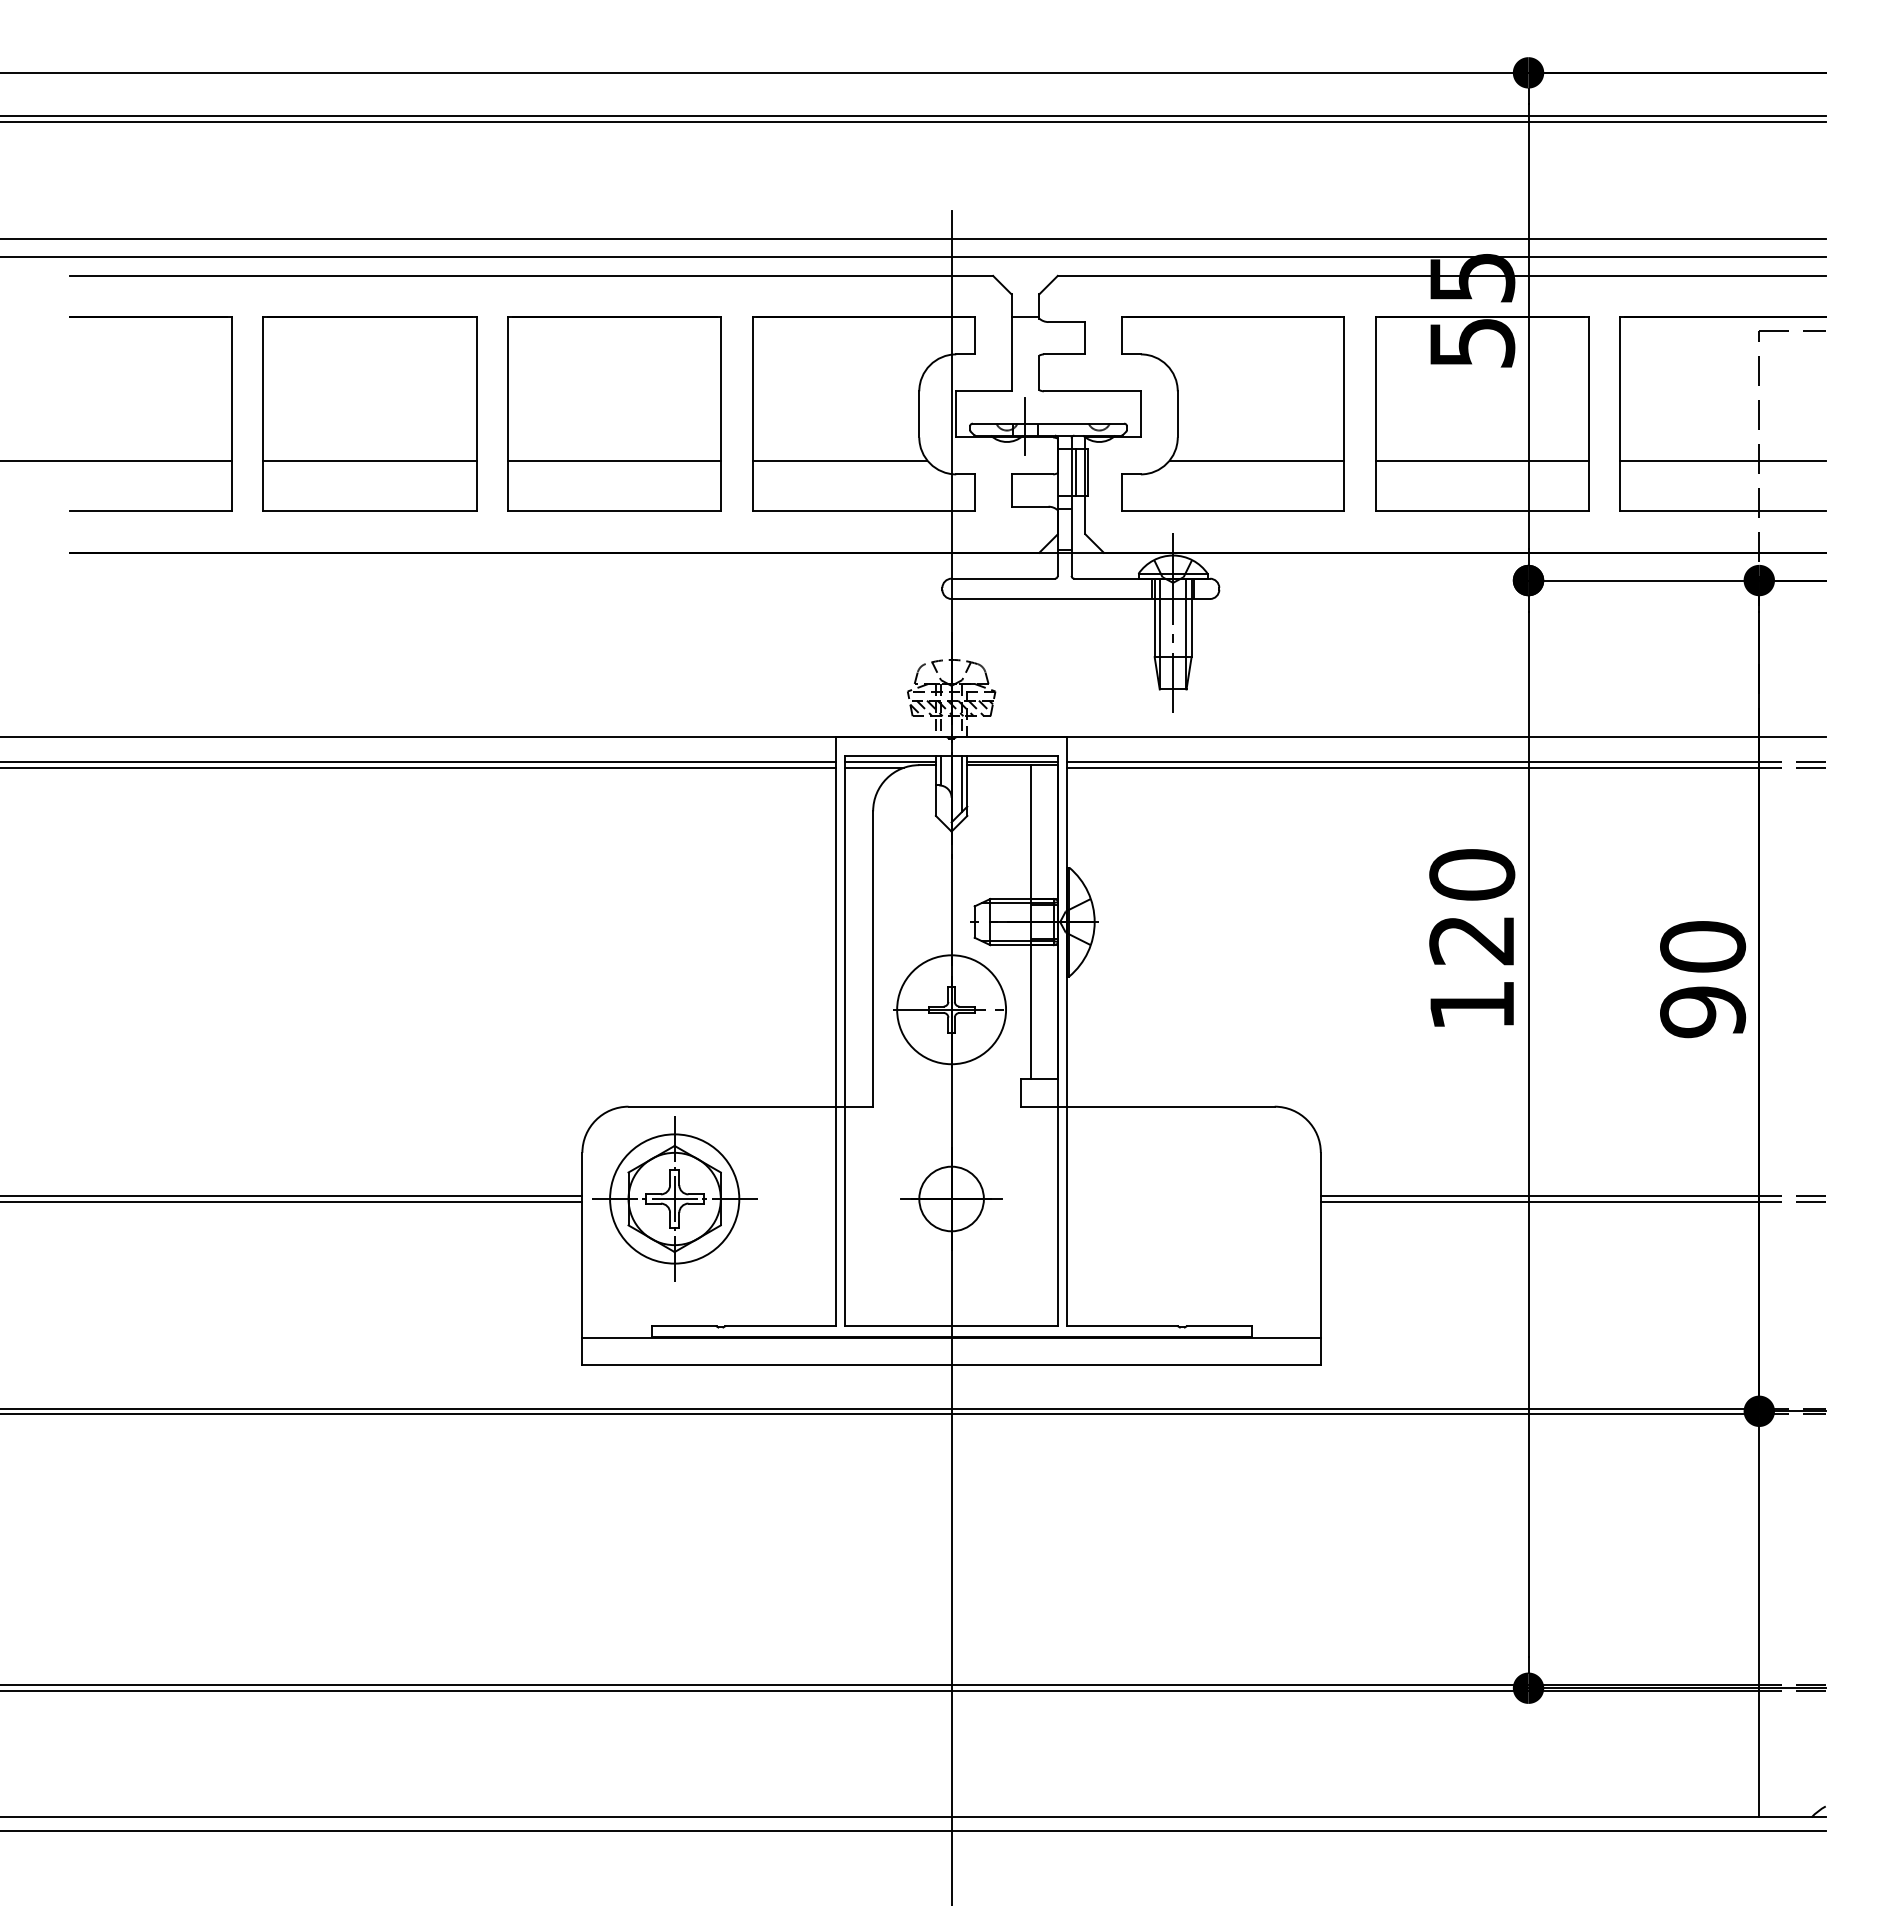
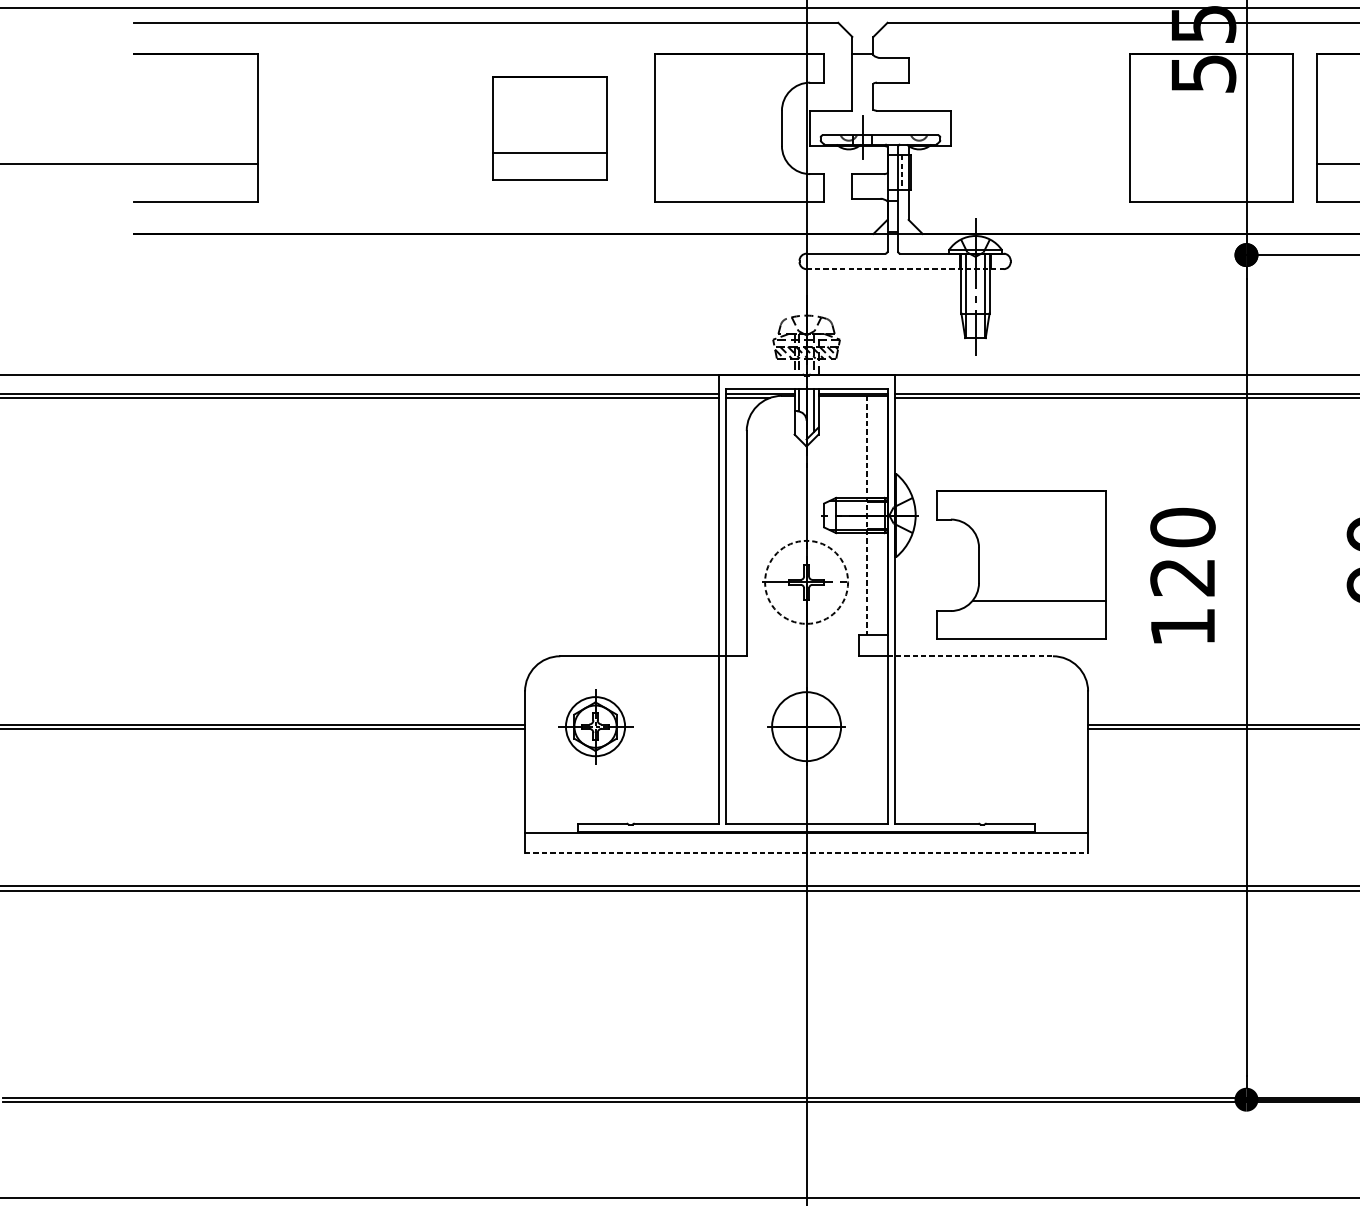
part: (369, 413) -> (362, 127), removed
part: (614, 413) -> (549, 127), size x0.7
part: (1232, 413) -> (1020, 564), moved
line: (839, 460) -> (721, 163), removed
line: (1481, 460) -> (1210, 163), removed
line: (1076, 473) -> (901, 173), solid -> dashed
line: (1081, 599) -> (905, 269), solid -> dashed
line: (1030, 922) -> (866, 515), solid -> dashed
text: (1472, 937) -> (1183, 575), moved
circle: (951, 1009) -> (806, 582), solid -> dashed
line: (1166, 1106) -> (970, 656), solid -> dashed
part: (674, 1198) -> (595, 726), size x0.6
circle: (951, 1198) -> (806, 726), size x1.4
line: (952, 1365) -> (807, 853), solid -> dashed

